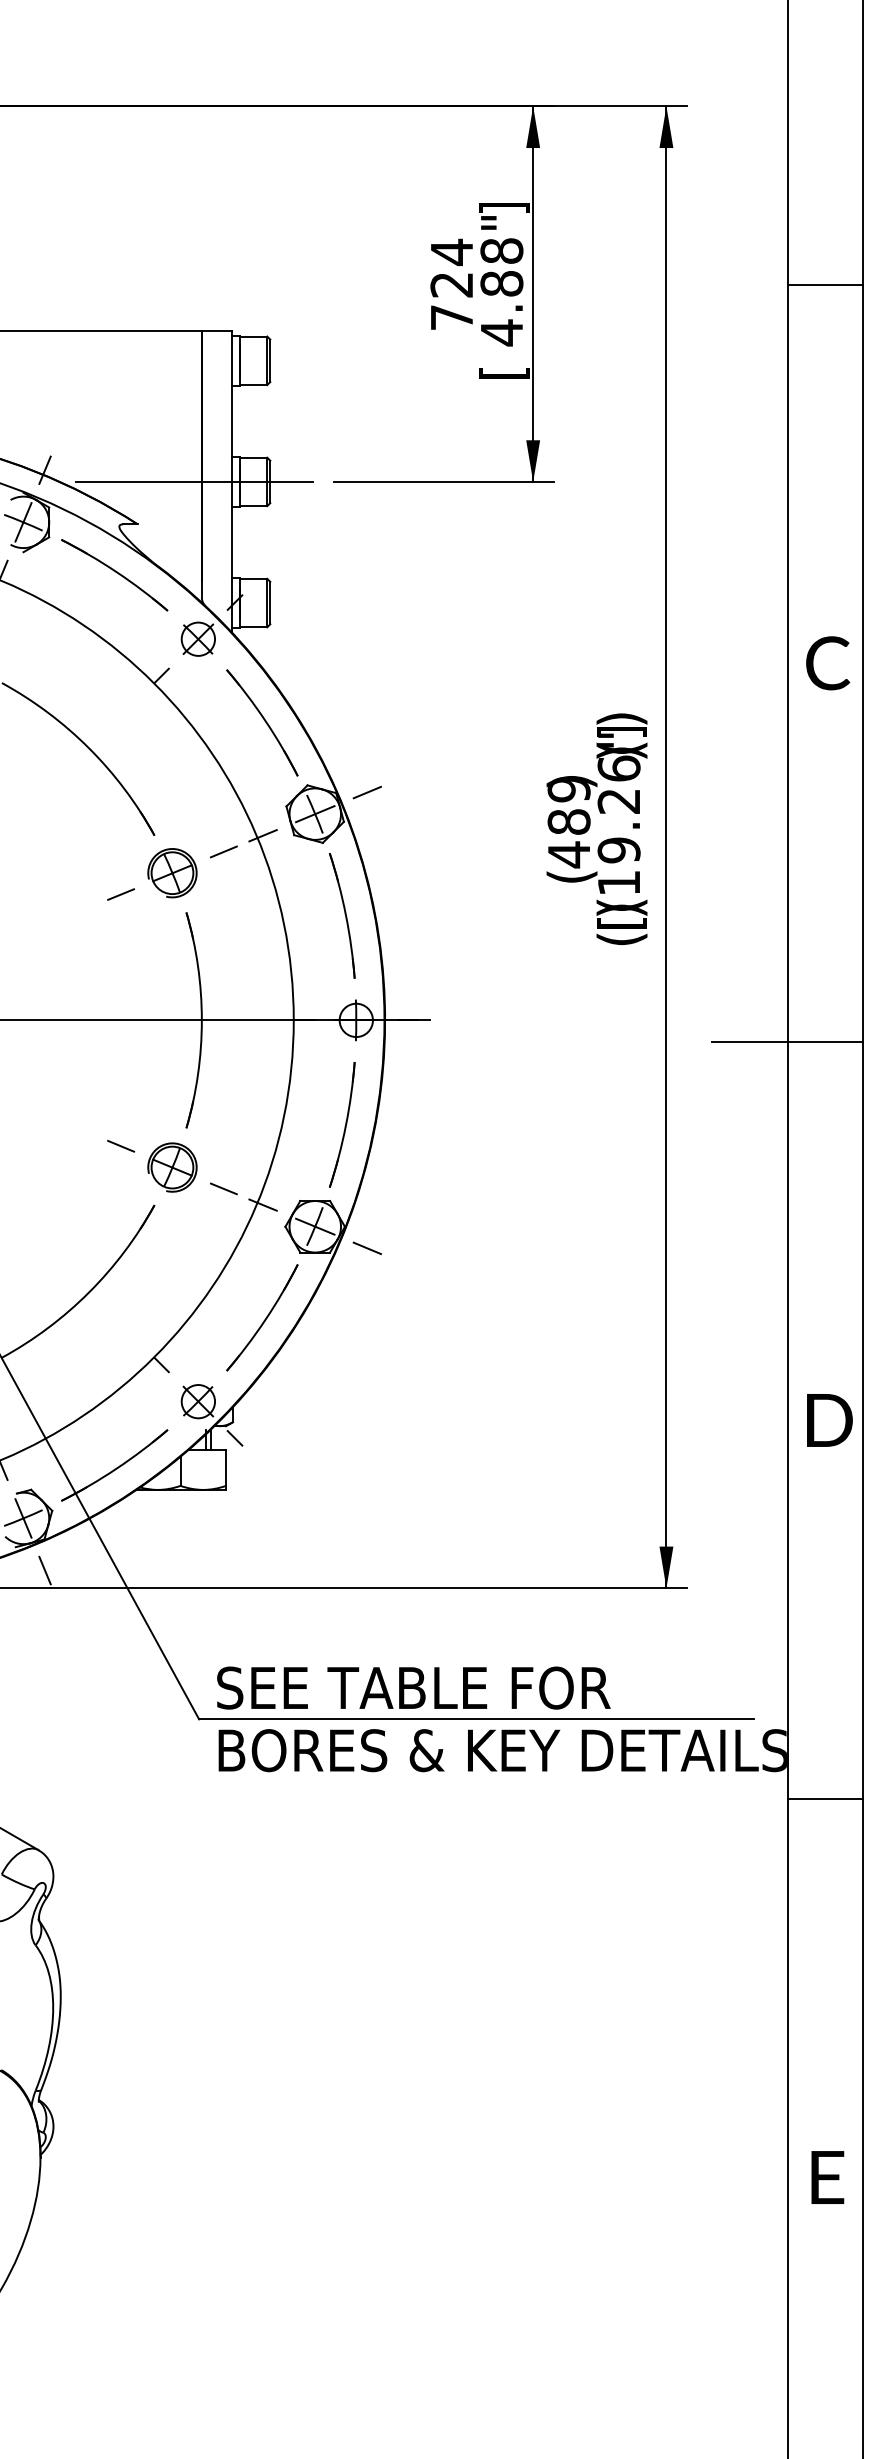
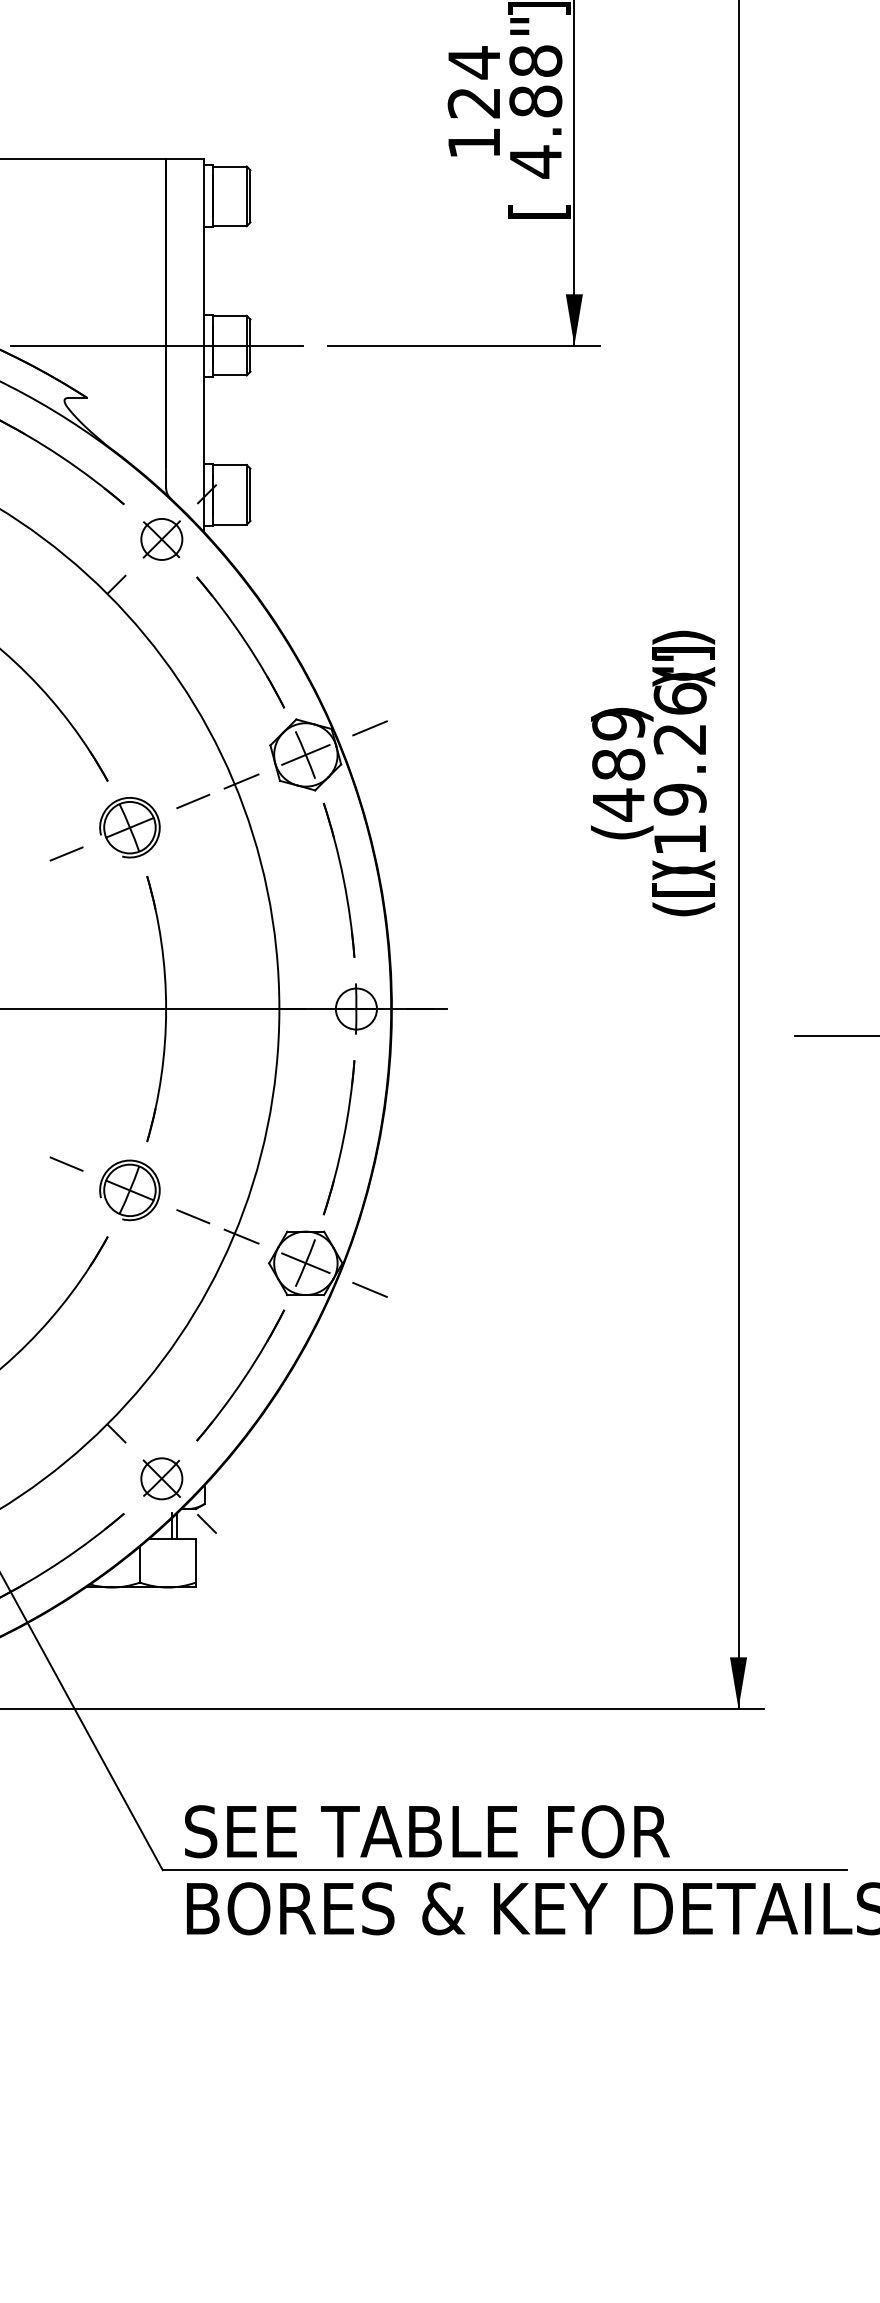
text: (451, 317) -> (473, 143), 724 -> 124

